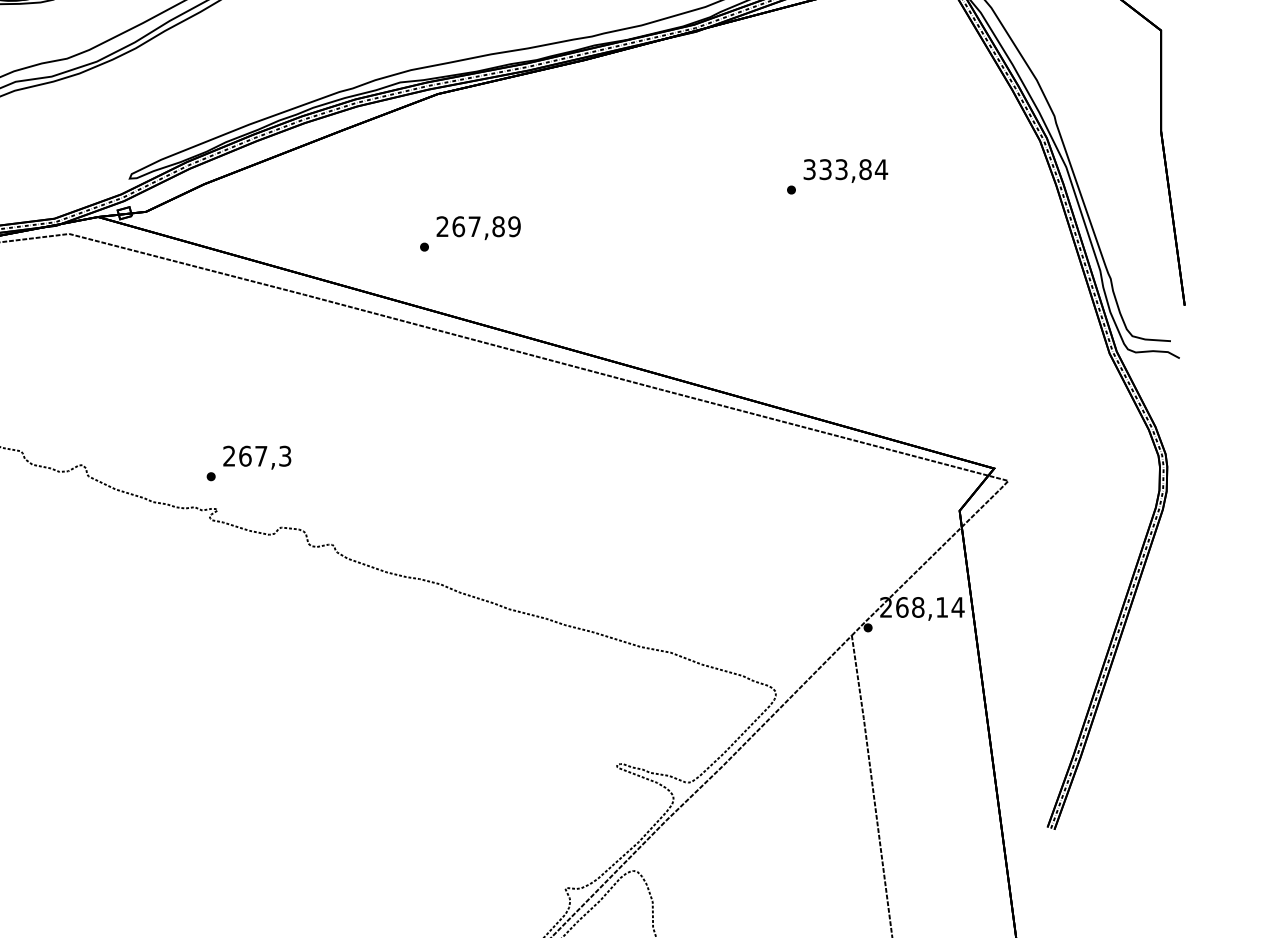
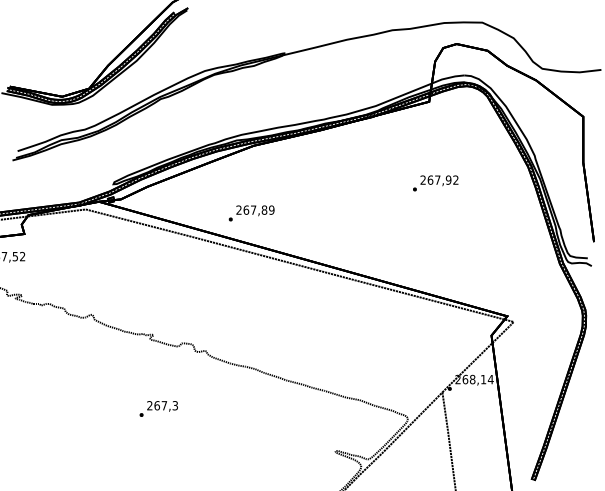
text: (845, 168) -> (439, 179), 333,84 -> 267,92
text: (469, 234) -> (251, 213), moved
text: (248, 462) -> (158, 408), moved

